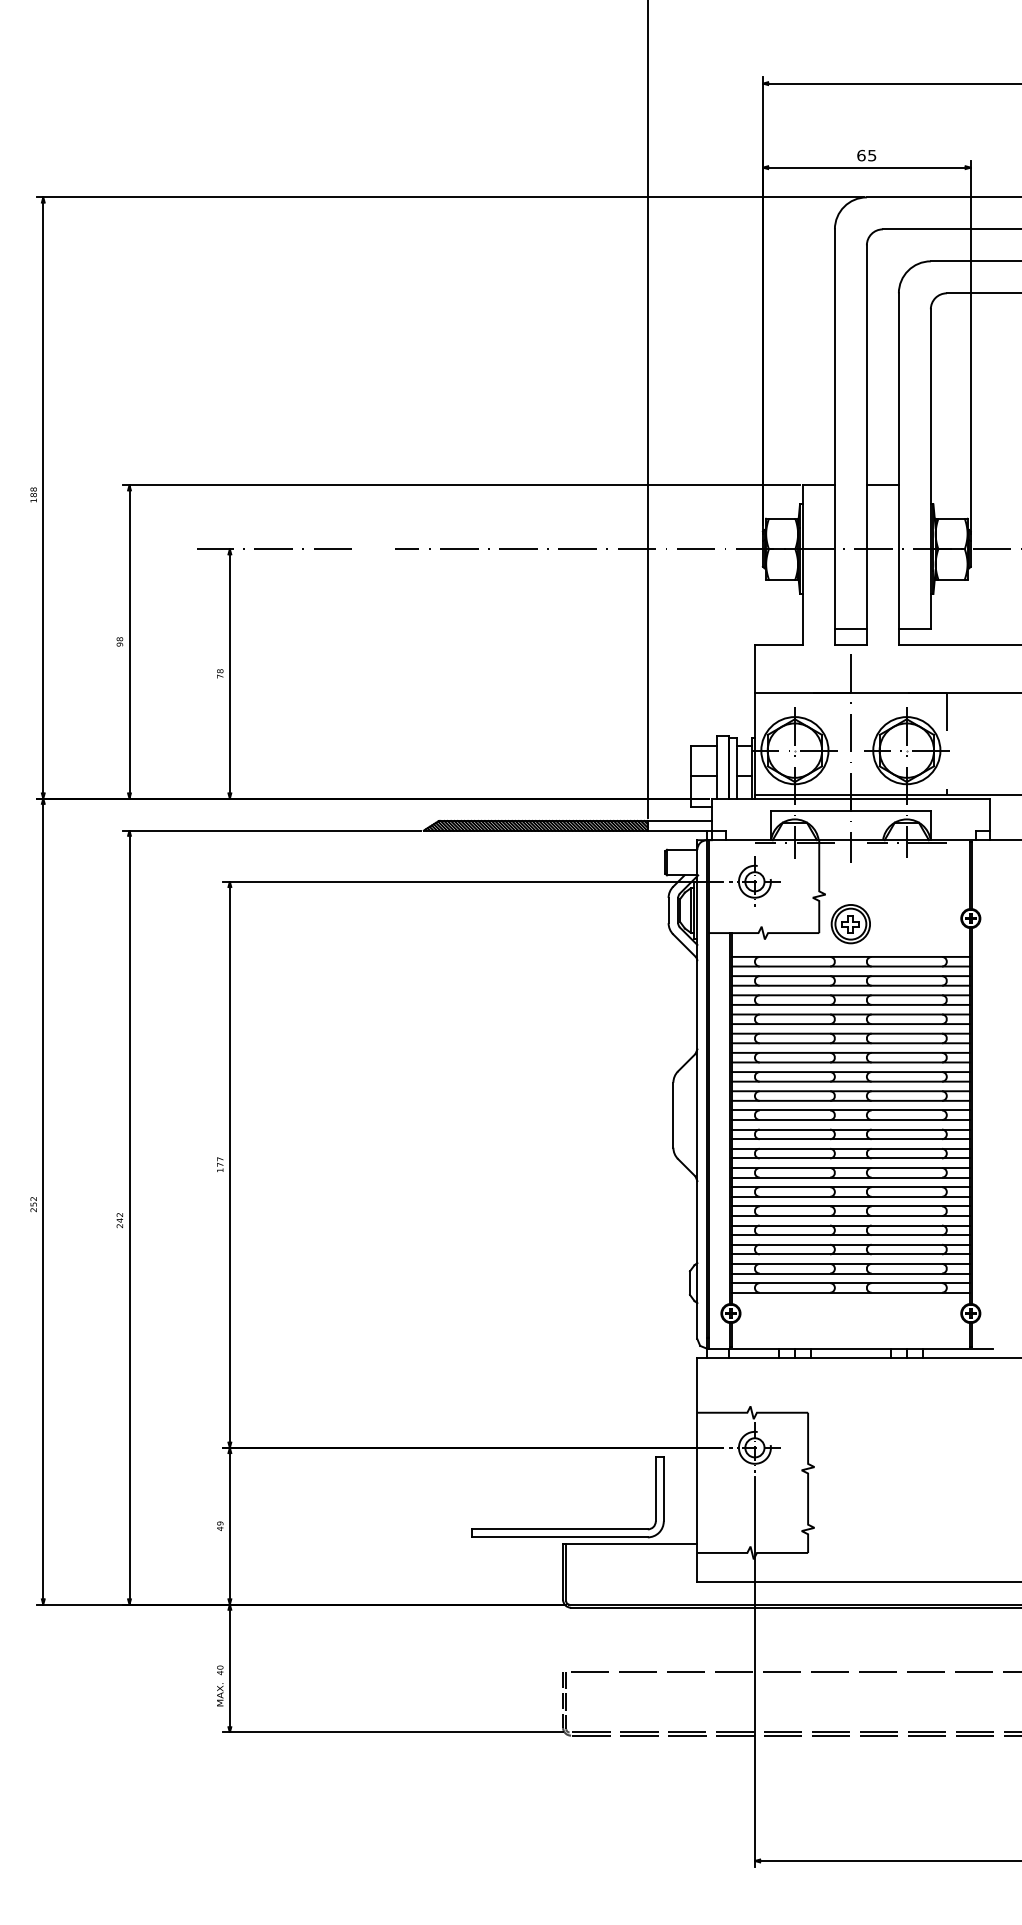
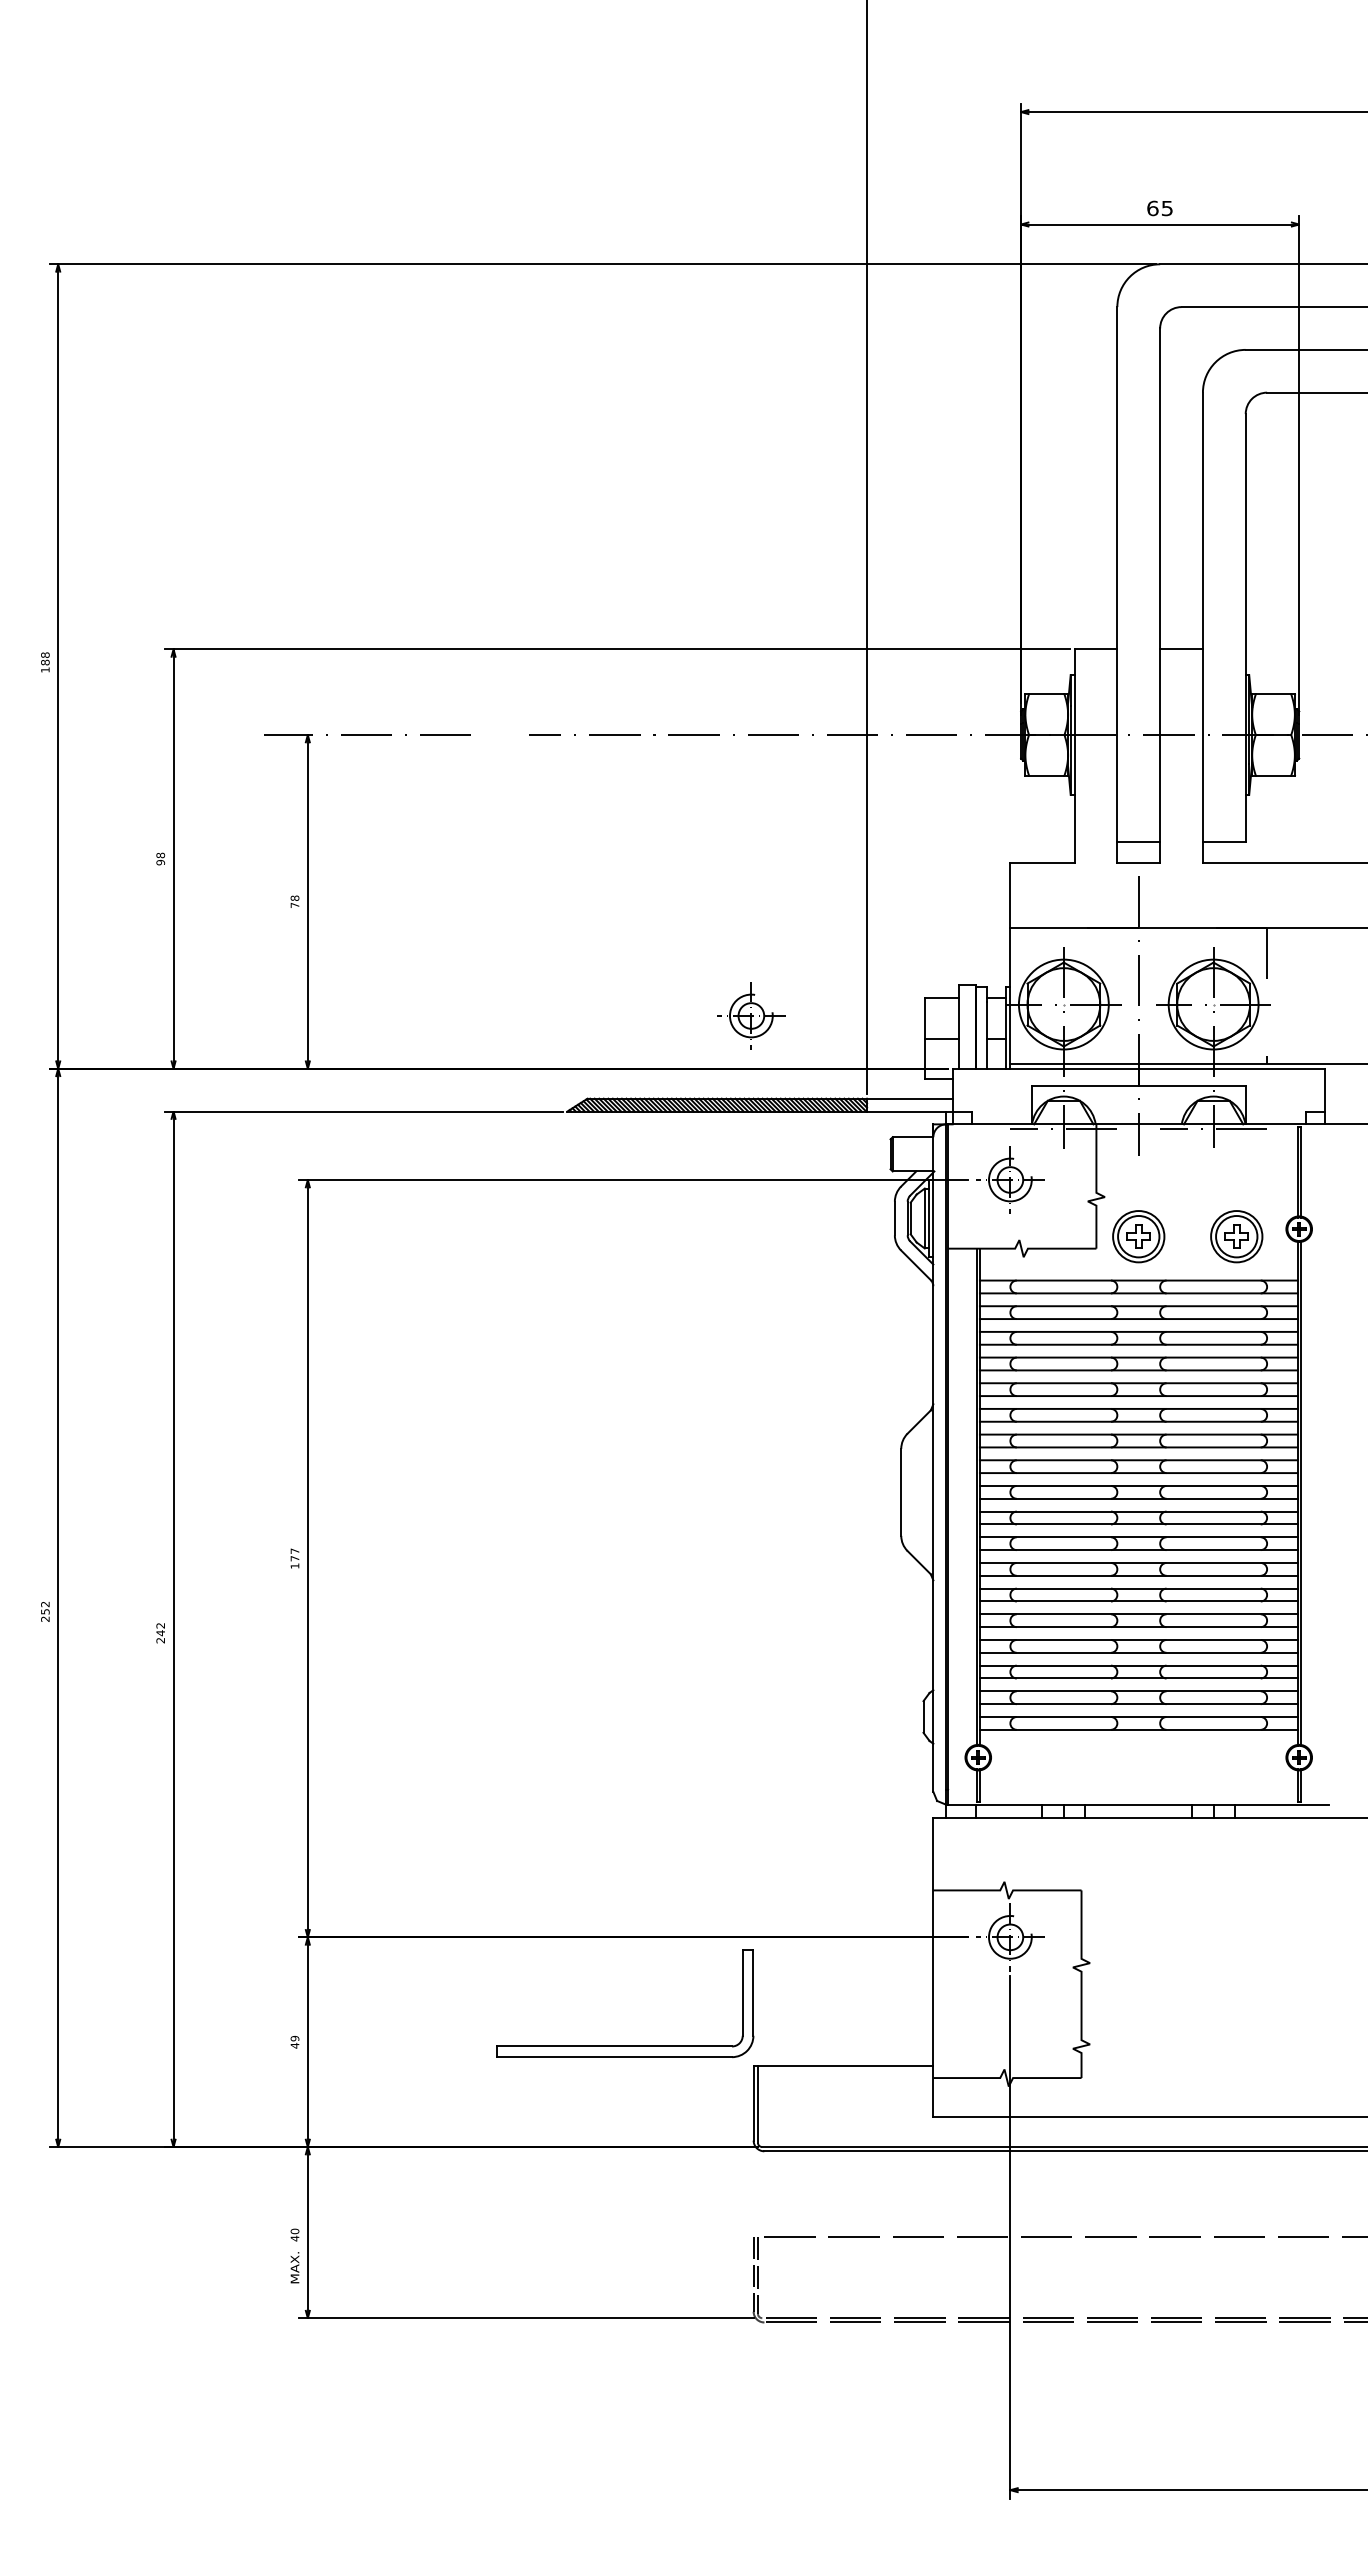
part: (561, 758) -> (751, 1015), added
part: (923, 924) -> (1236, 1236), added
part: (568, 1528) -> (625, 2045), moved

